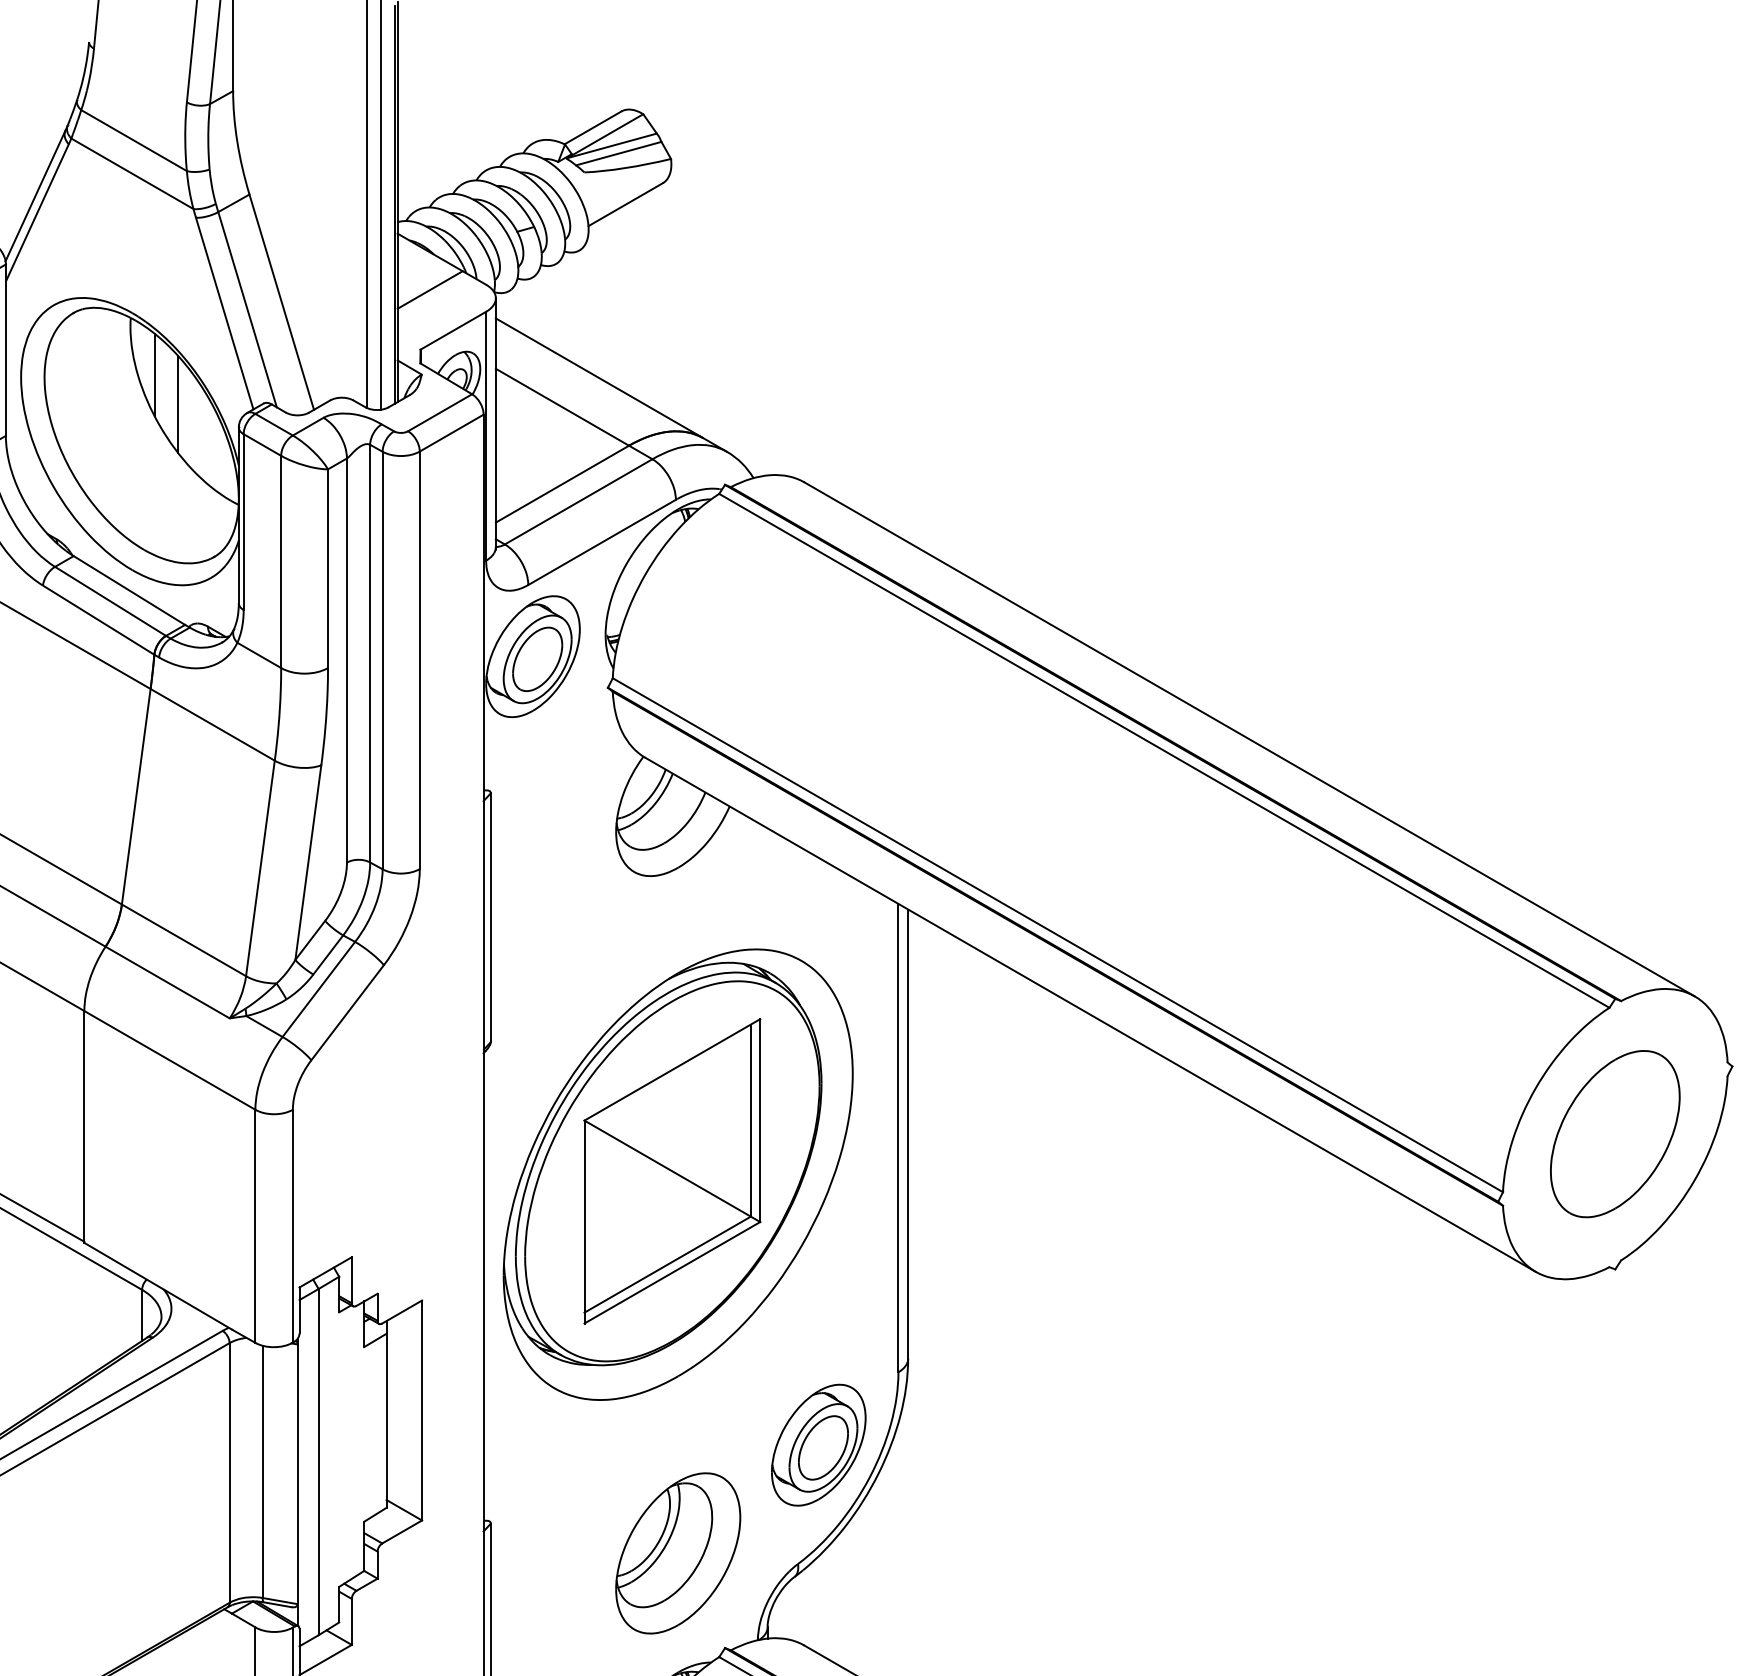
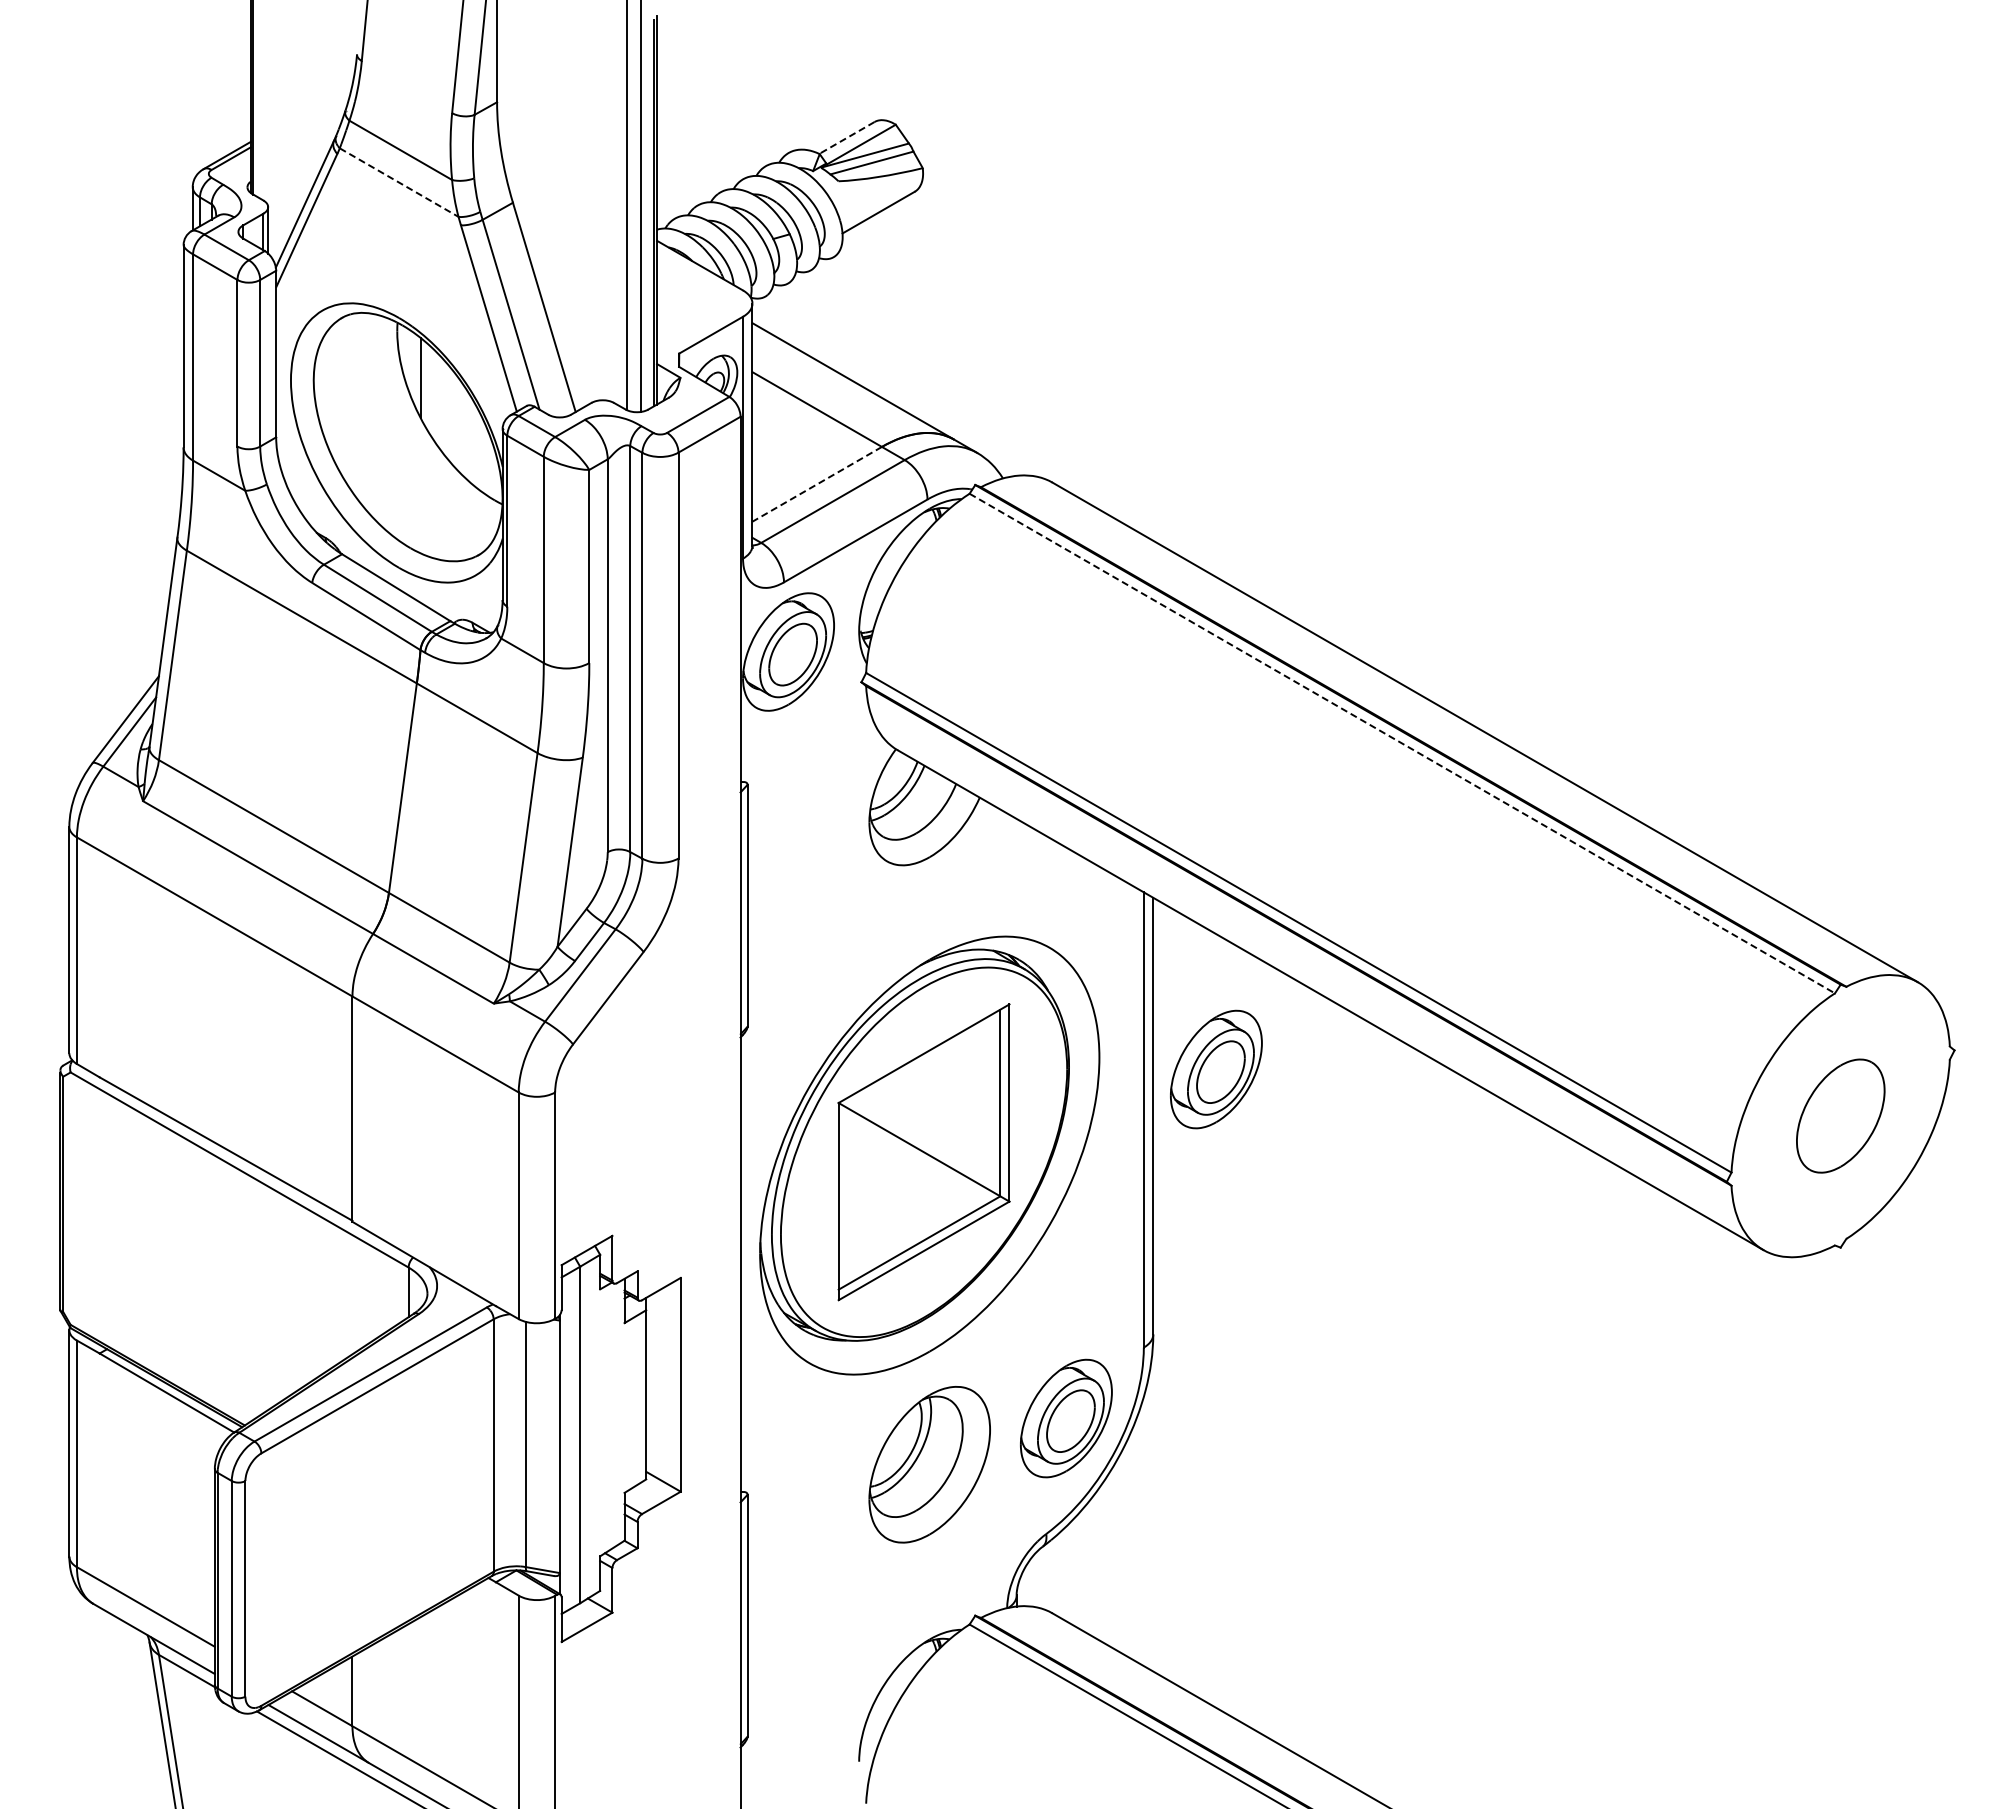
line: (592, 128) -> (846, 138), solid -> dashed
line: (132, 173) -> (399, 182), solid -> dashed
line: (430, 289) -> (688, 295), removed
line: (178, 404) -> (443, 406), removed
line: (562, 484) -> (817, 484), solid -> dashed
line: (1164, 750) -> (1402, 743), solid -> dashed
part: (973, 1086) -> (1216, 1069), added
part: (1615, 1133) -> (1840, 1115), size x0.7
part: (677, 1553) -> (929, 1464), moved

